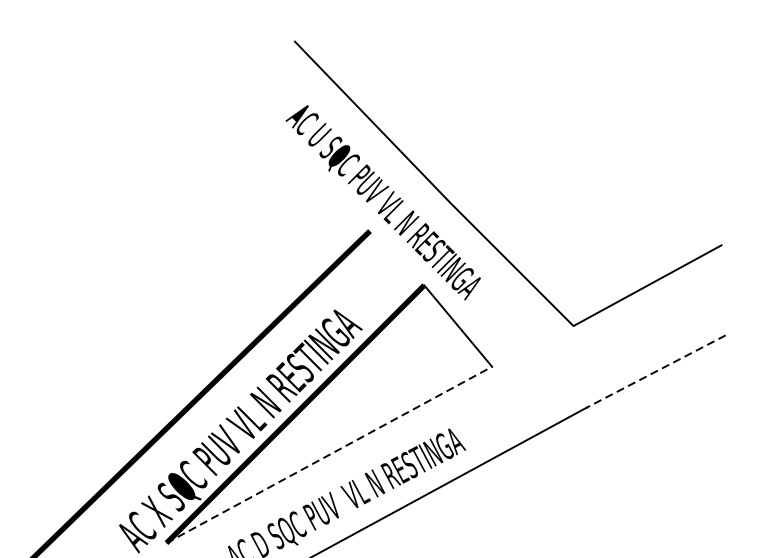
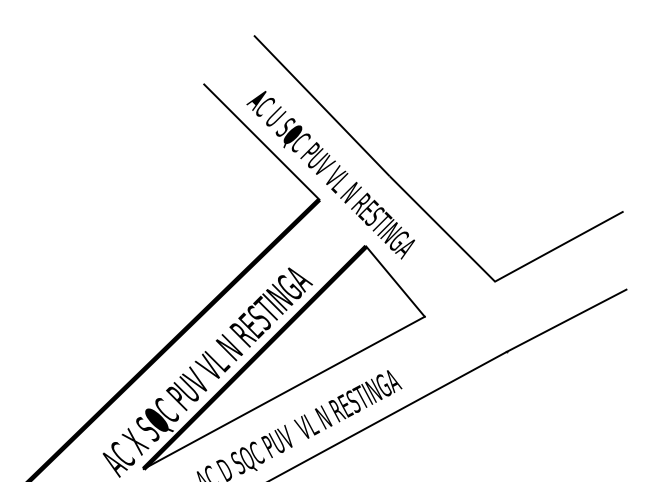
line: (302, 163) -> (261, 141), added
line: (656, 372) -> (566, 321), dashed -> solid
line: (329, 454) -> (284, 392), dashed -> solid

